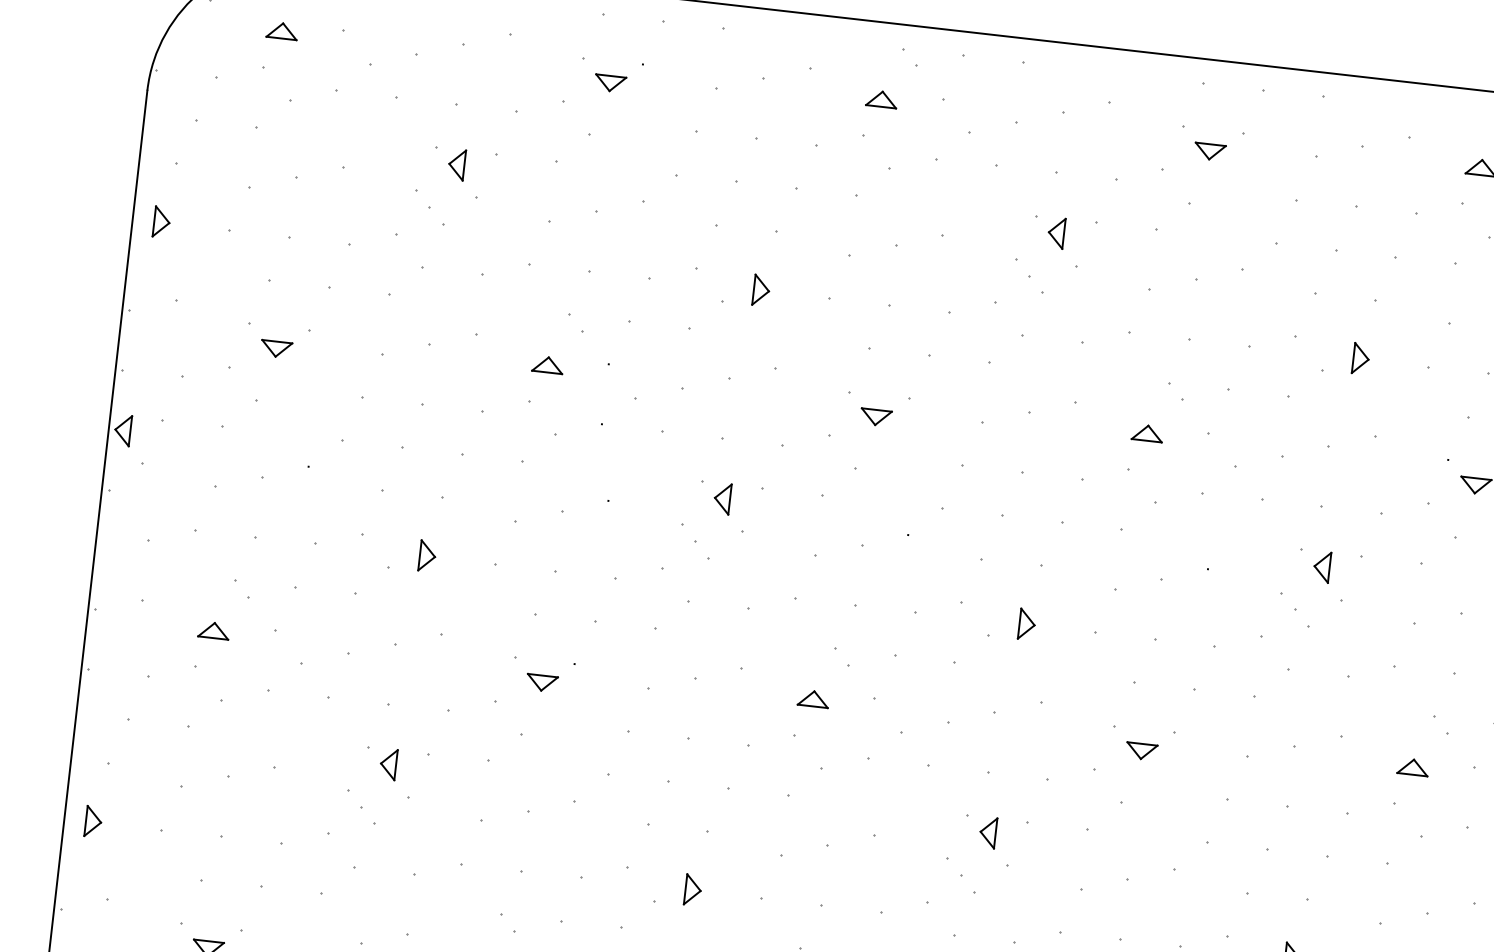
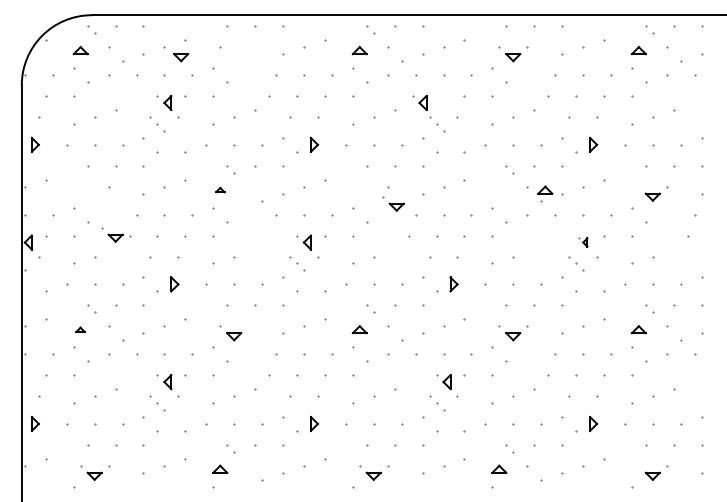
part: (611, 83) -> (181, 57), moved
part: (1049, 231) -> (419, 102), moved
part: (270, 340) -> (112, 234), moved
part: (548, 363) -> (220, 189), size x0.6
part: (869, 408) -> (393, 203), moved
part: (1148, 431) -> (545, 189), moved
part: (1315, 566) -> (583, 242), size x0.6
part: (213, 629) -> (80, 329), size x0.6

